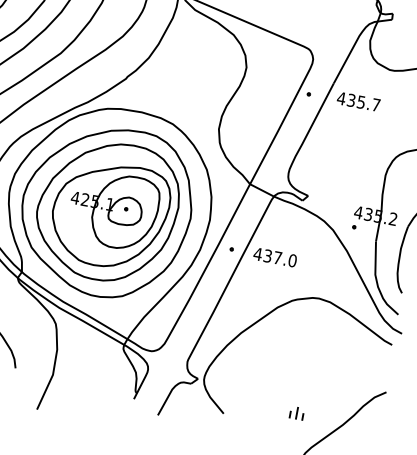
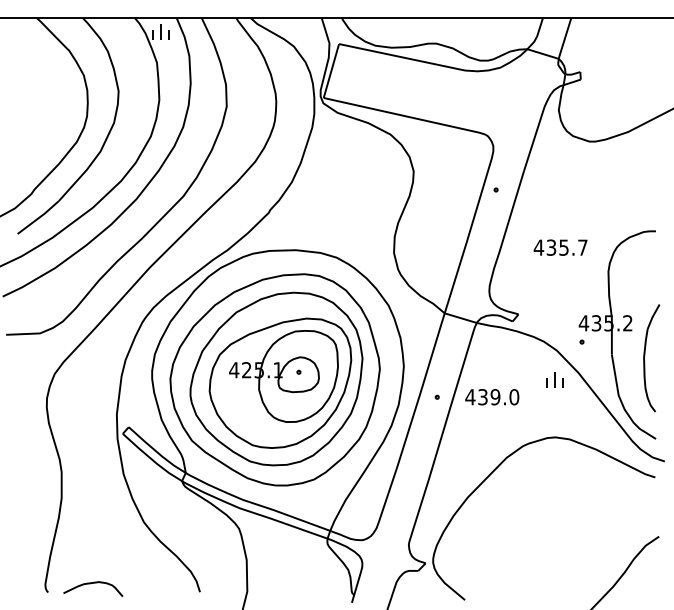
text: (358, 101) -> (560, 247), moved
text: (277, 258) -> (495, 397), 437.0 -> 439.0
part: (297, 413) -> (554, 379), moved

